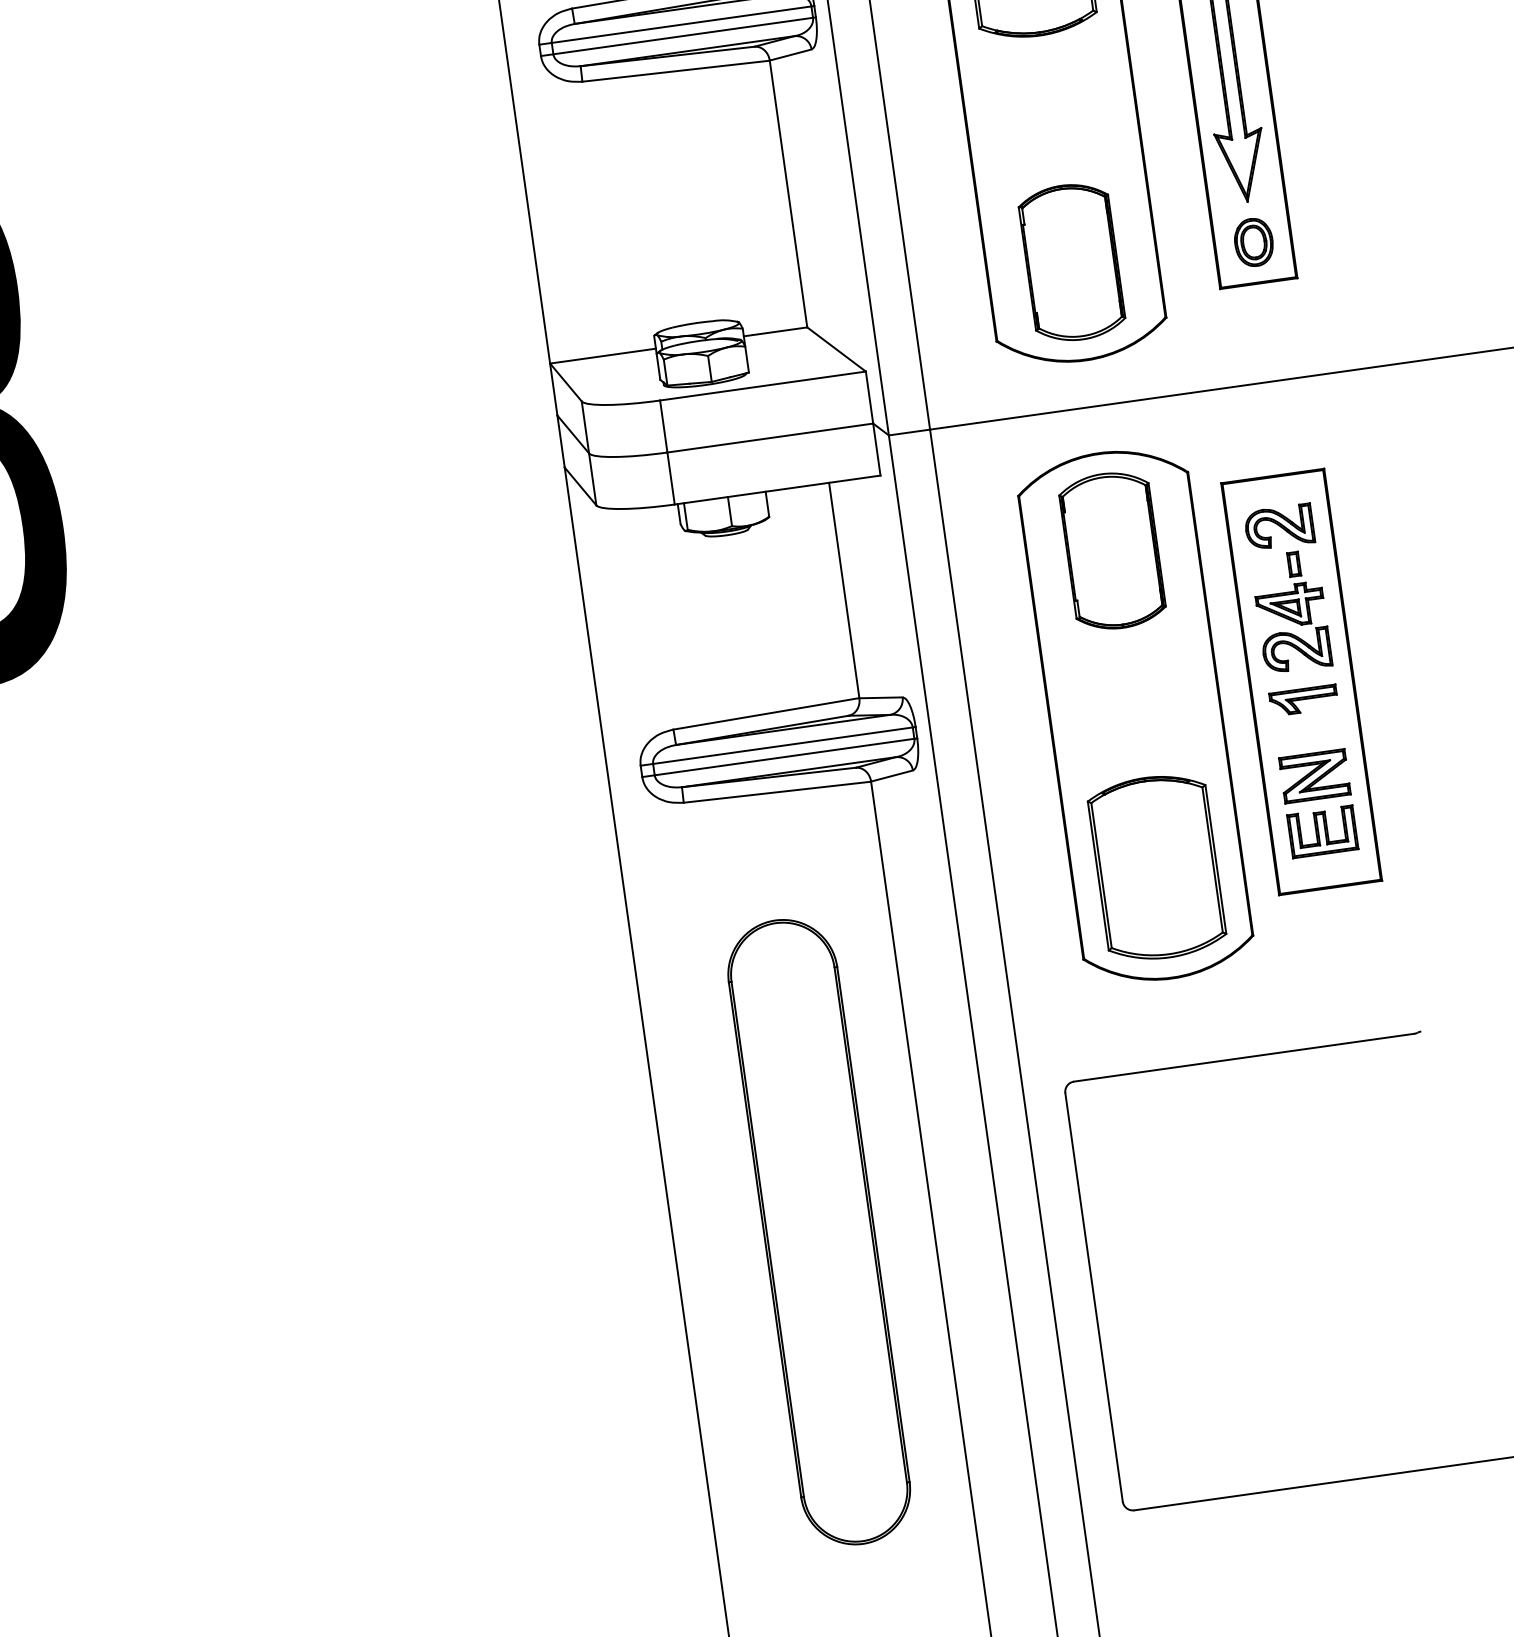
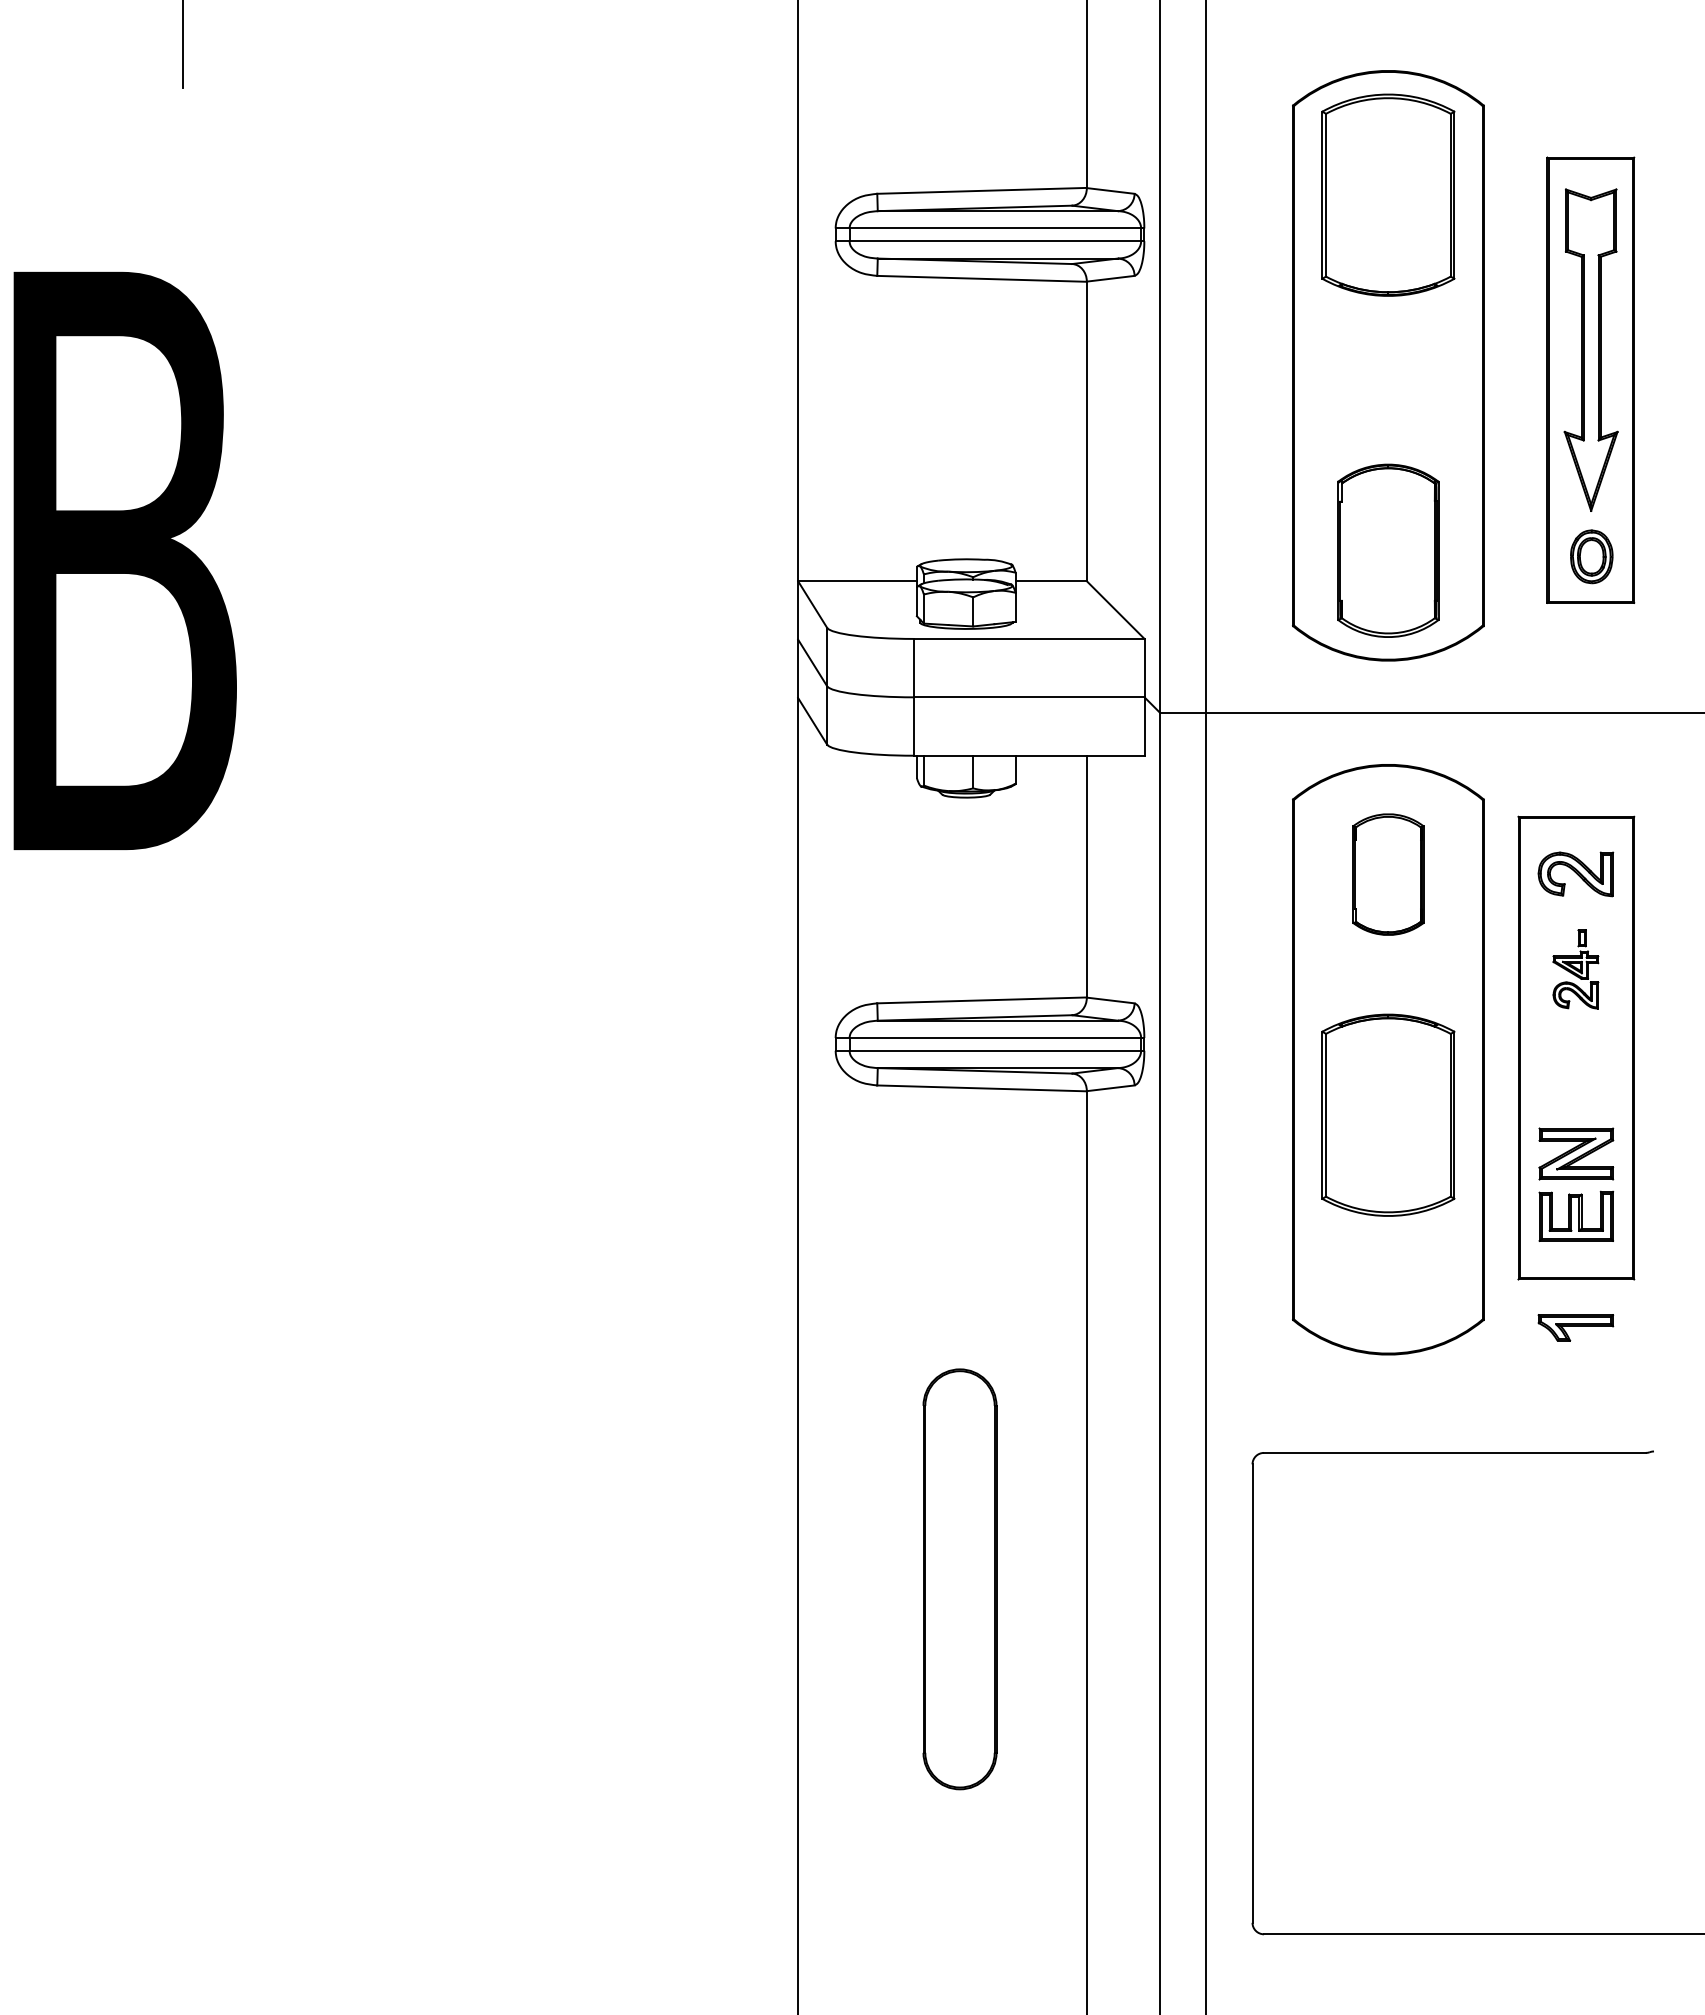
part: (1112, 550) -> (1388, 874), size x0.7
part: (1291, 612) -> (1575, 969), size x0.6
part: (1303, 700) -> (1575, 1327), moved
part: (1157, 867) -> (1388, 1114), moved
part: (818, 1232) -> (959, 1579), size x0.6

